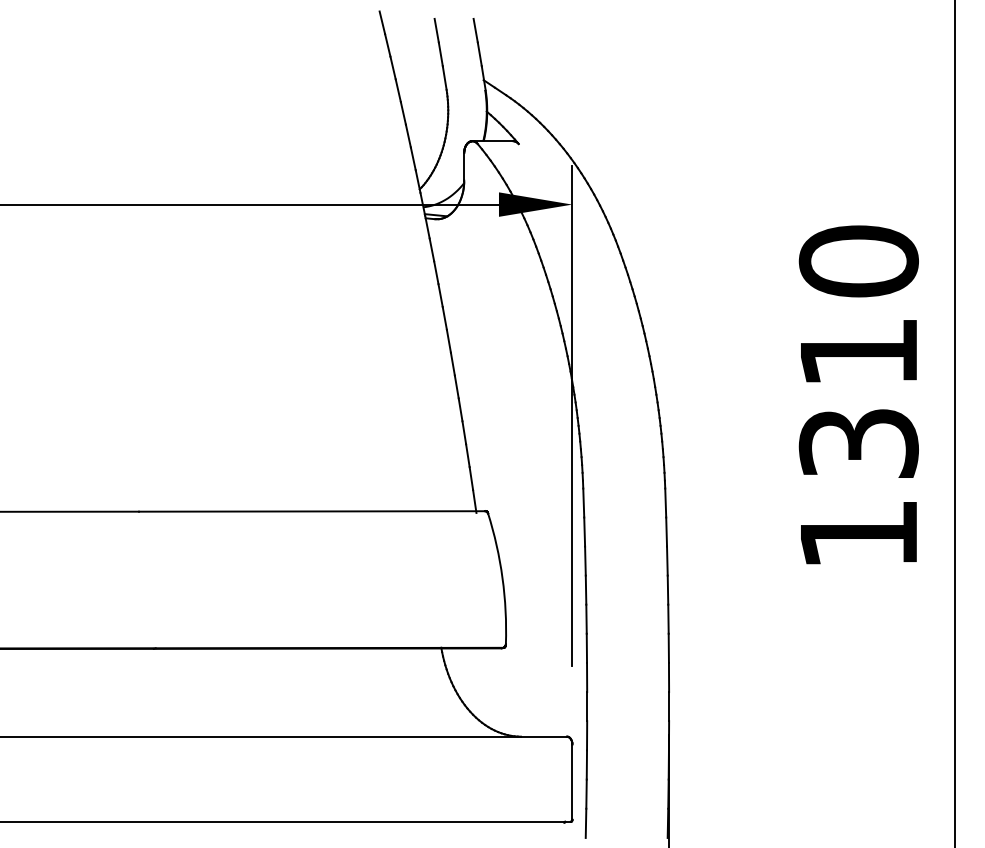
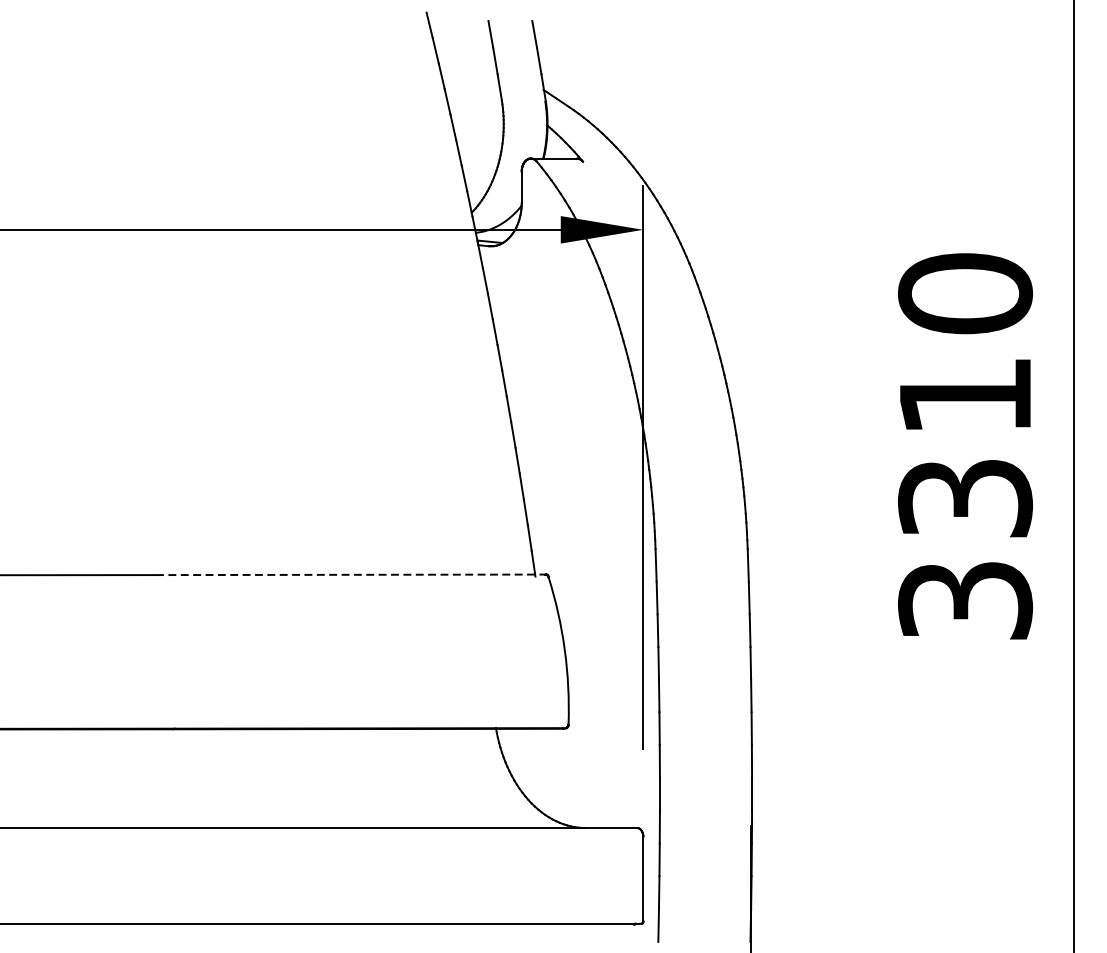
line: (312, 511) -> (351, 574), solid -> dashed
text: (858, 534) -> (964, 600), 1310 -> 3310

